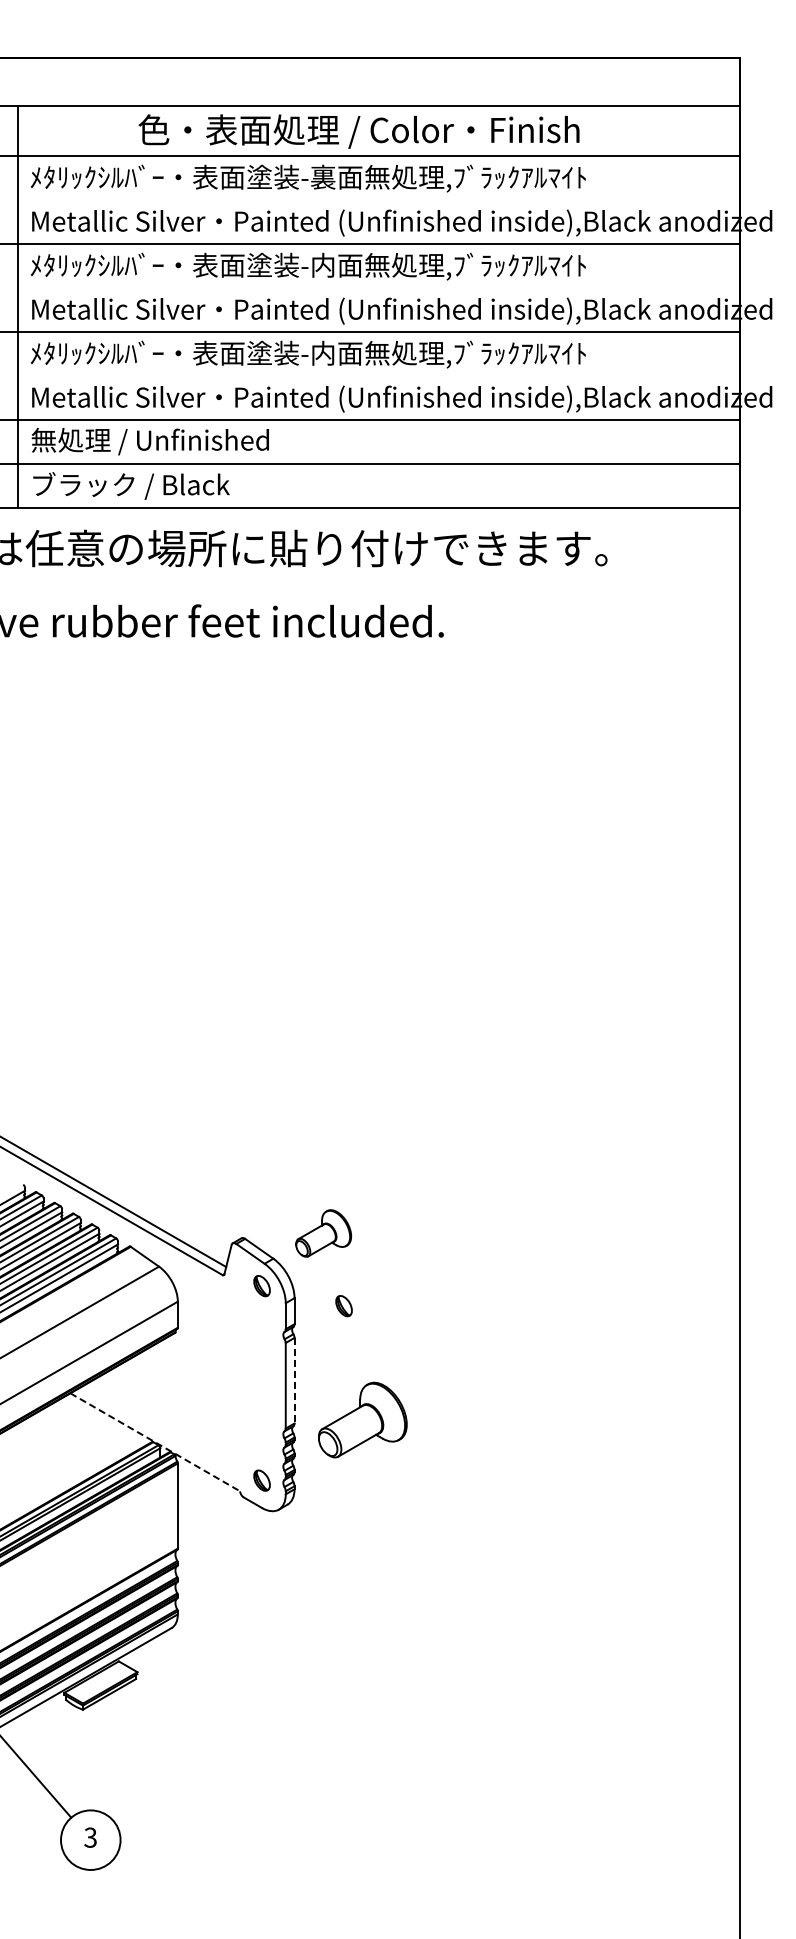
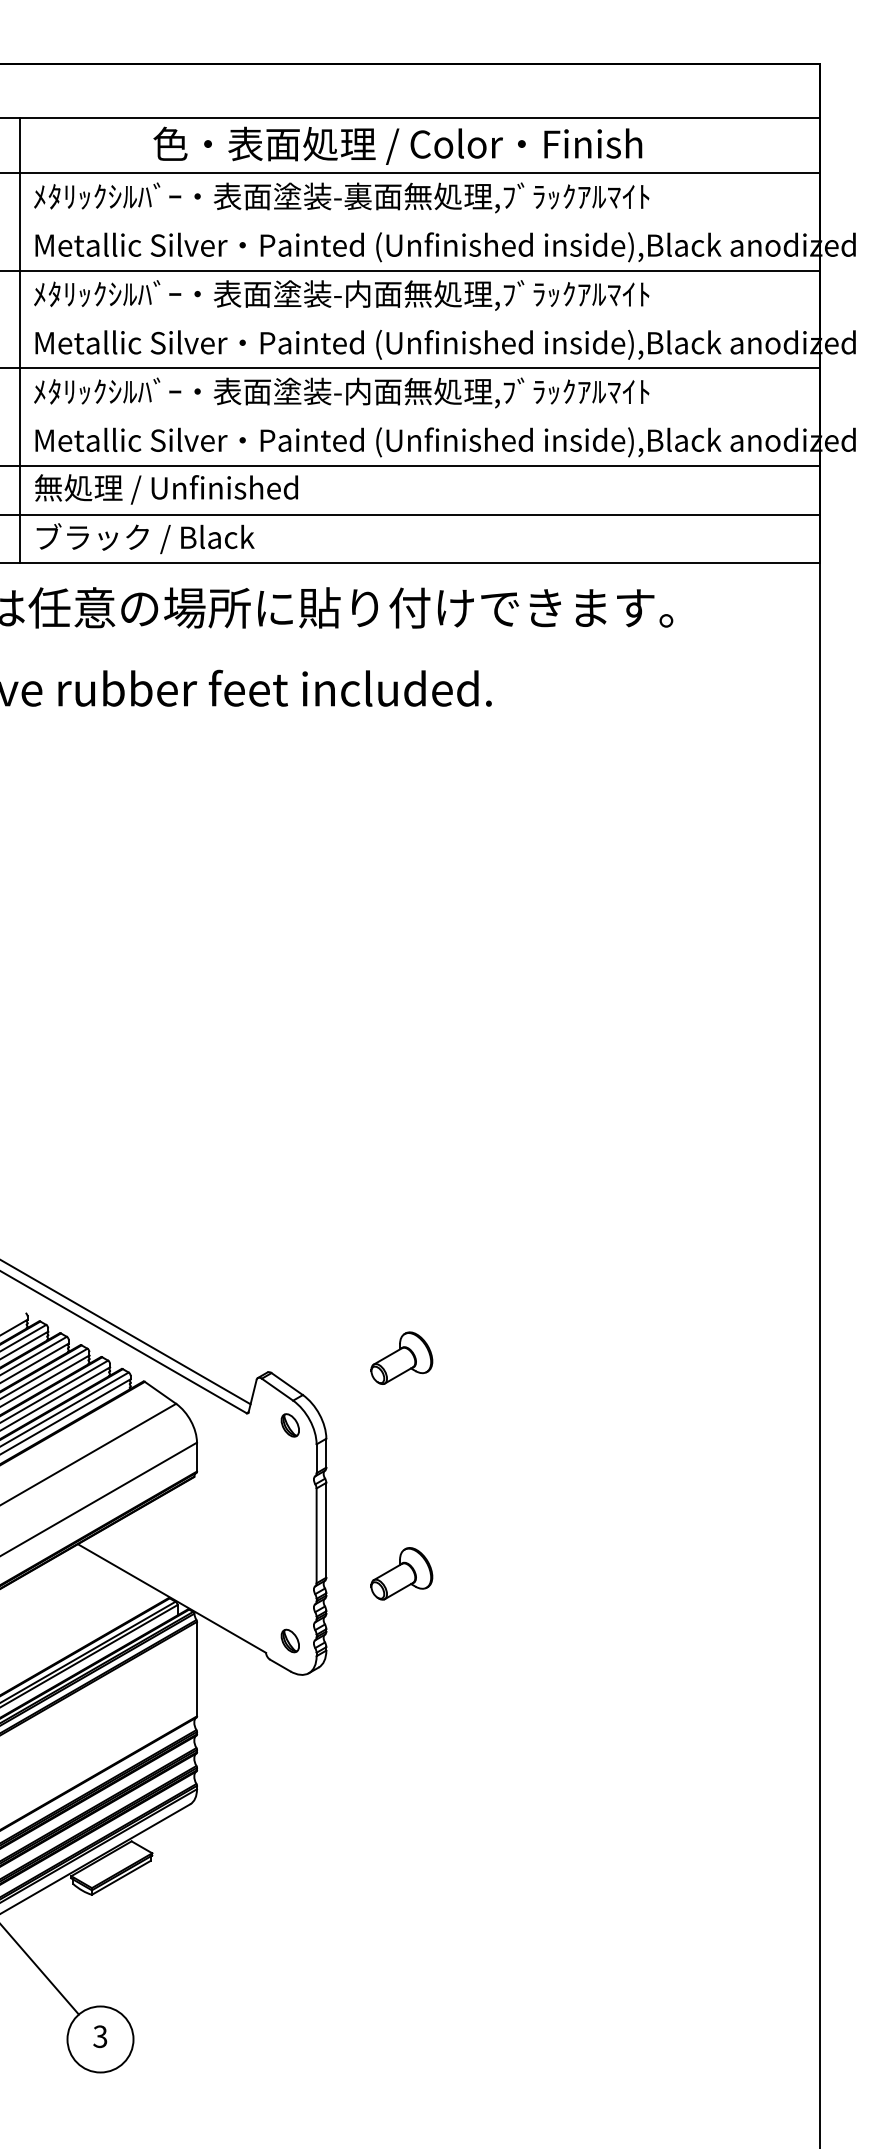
part: (323, 1233) -> (401, 1358), moved
part: (343, 1306) -> (380, 1447), removed
line: (294, 1380) -> (326, 1530), dashed -> solid
part: (362, 1419) -> (401, 1573), size x0.62
line: (155, 1442) -> (172, 1598), dashed -> solid

